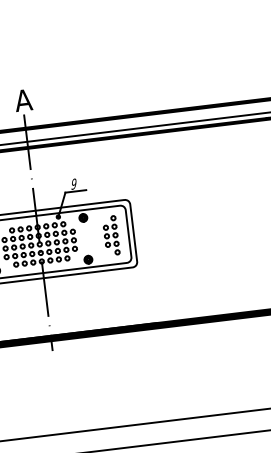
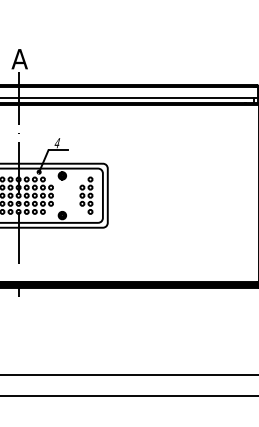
text: (74, 184) -> (57, 143), 9 -> 4

